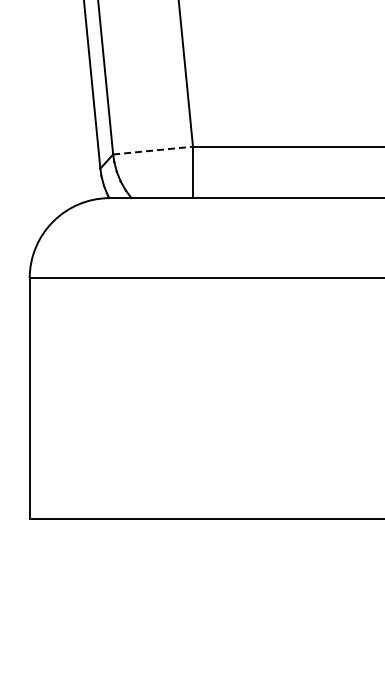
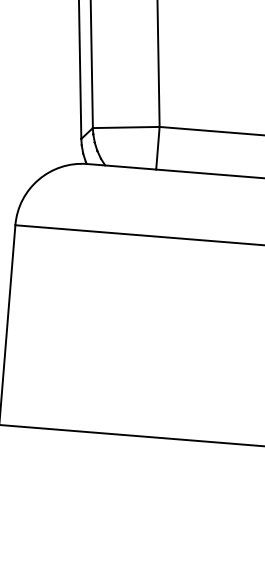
line: (153, 150) -> (126, 127), dashed -> solid

